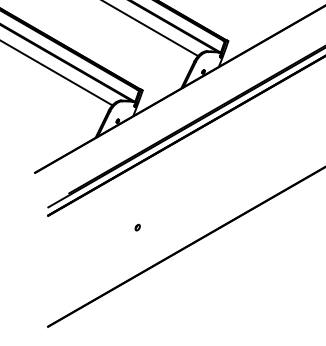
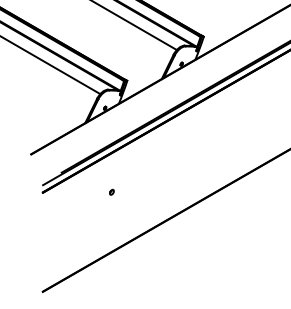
part: (137, 226) -> (111, 191), moved

